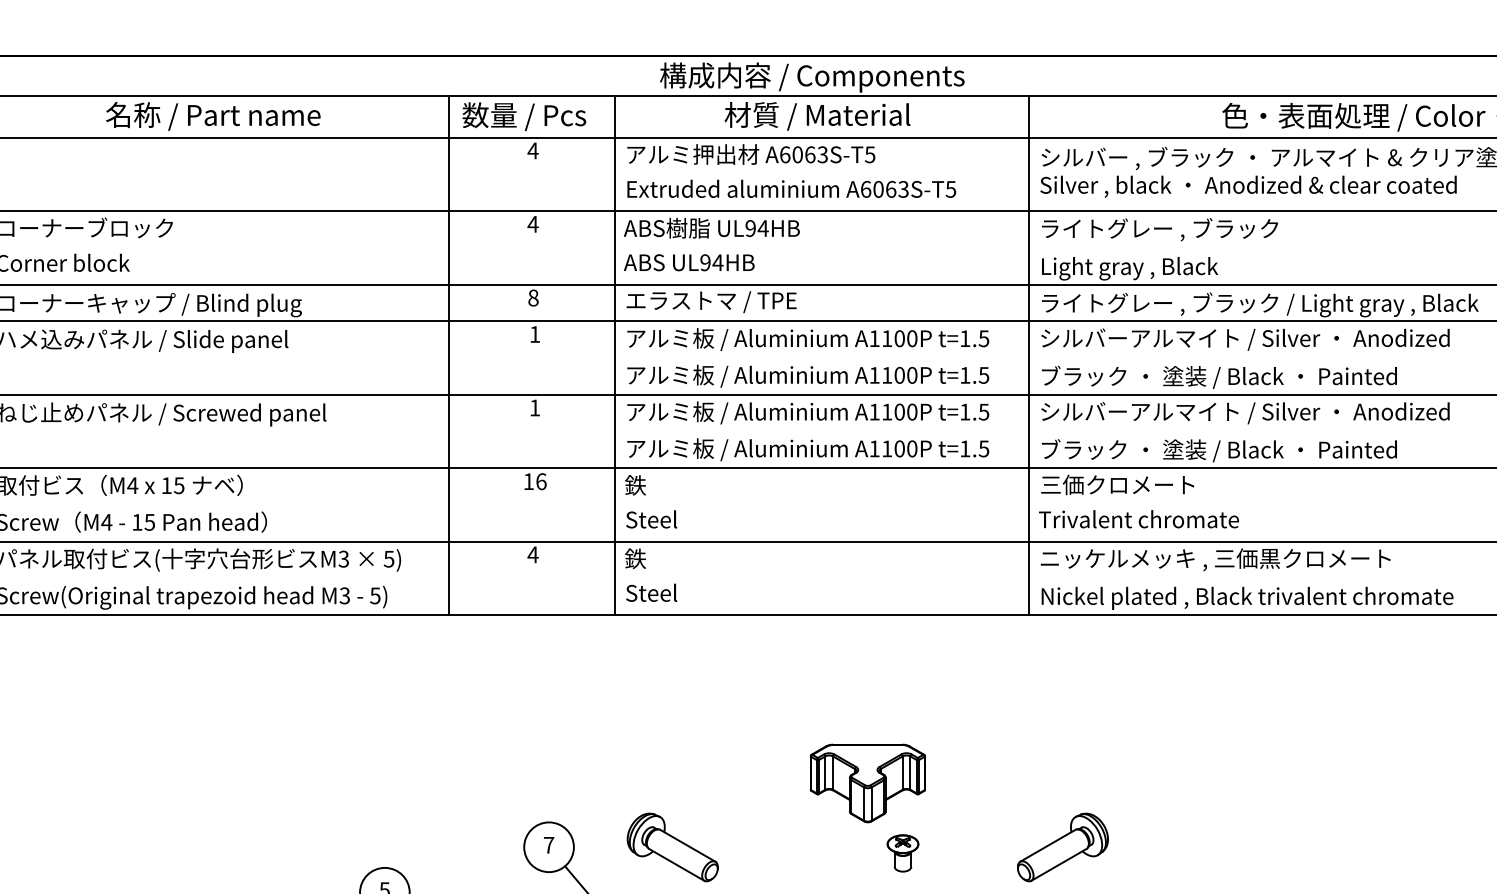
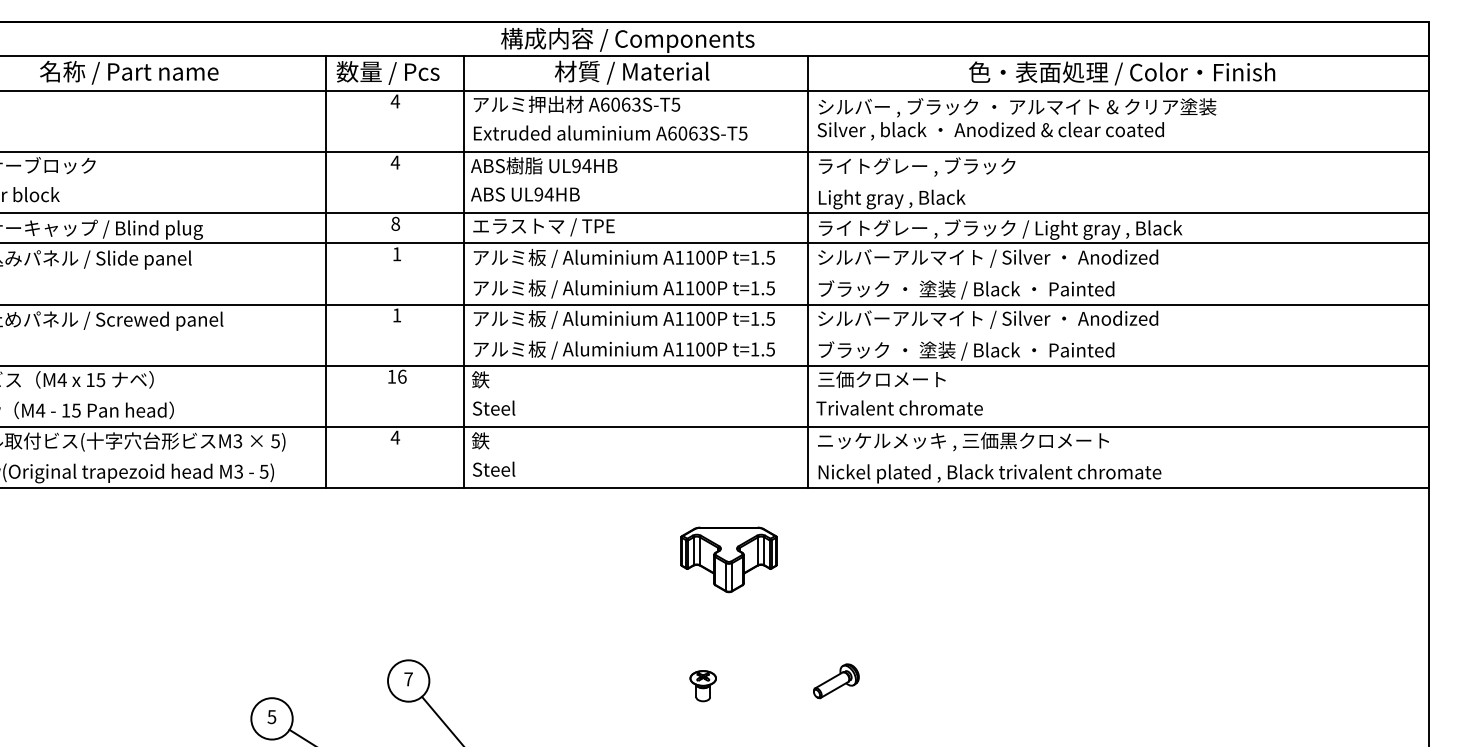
part: (867, 782) -> (728, 559), moved
part: (672, 847) -> (511, 681), removed
part: (1063, 847) -> (836, 681), size x0.6

